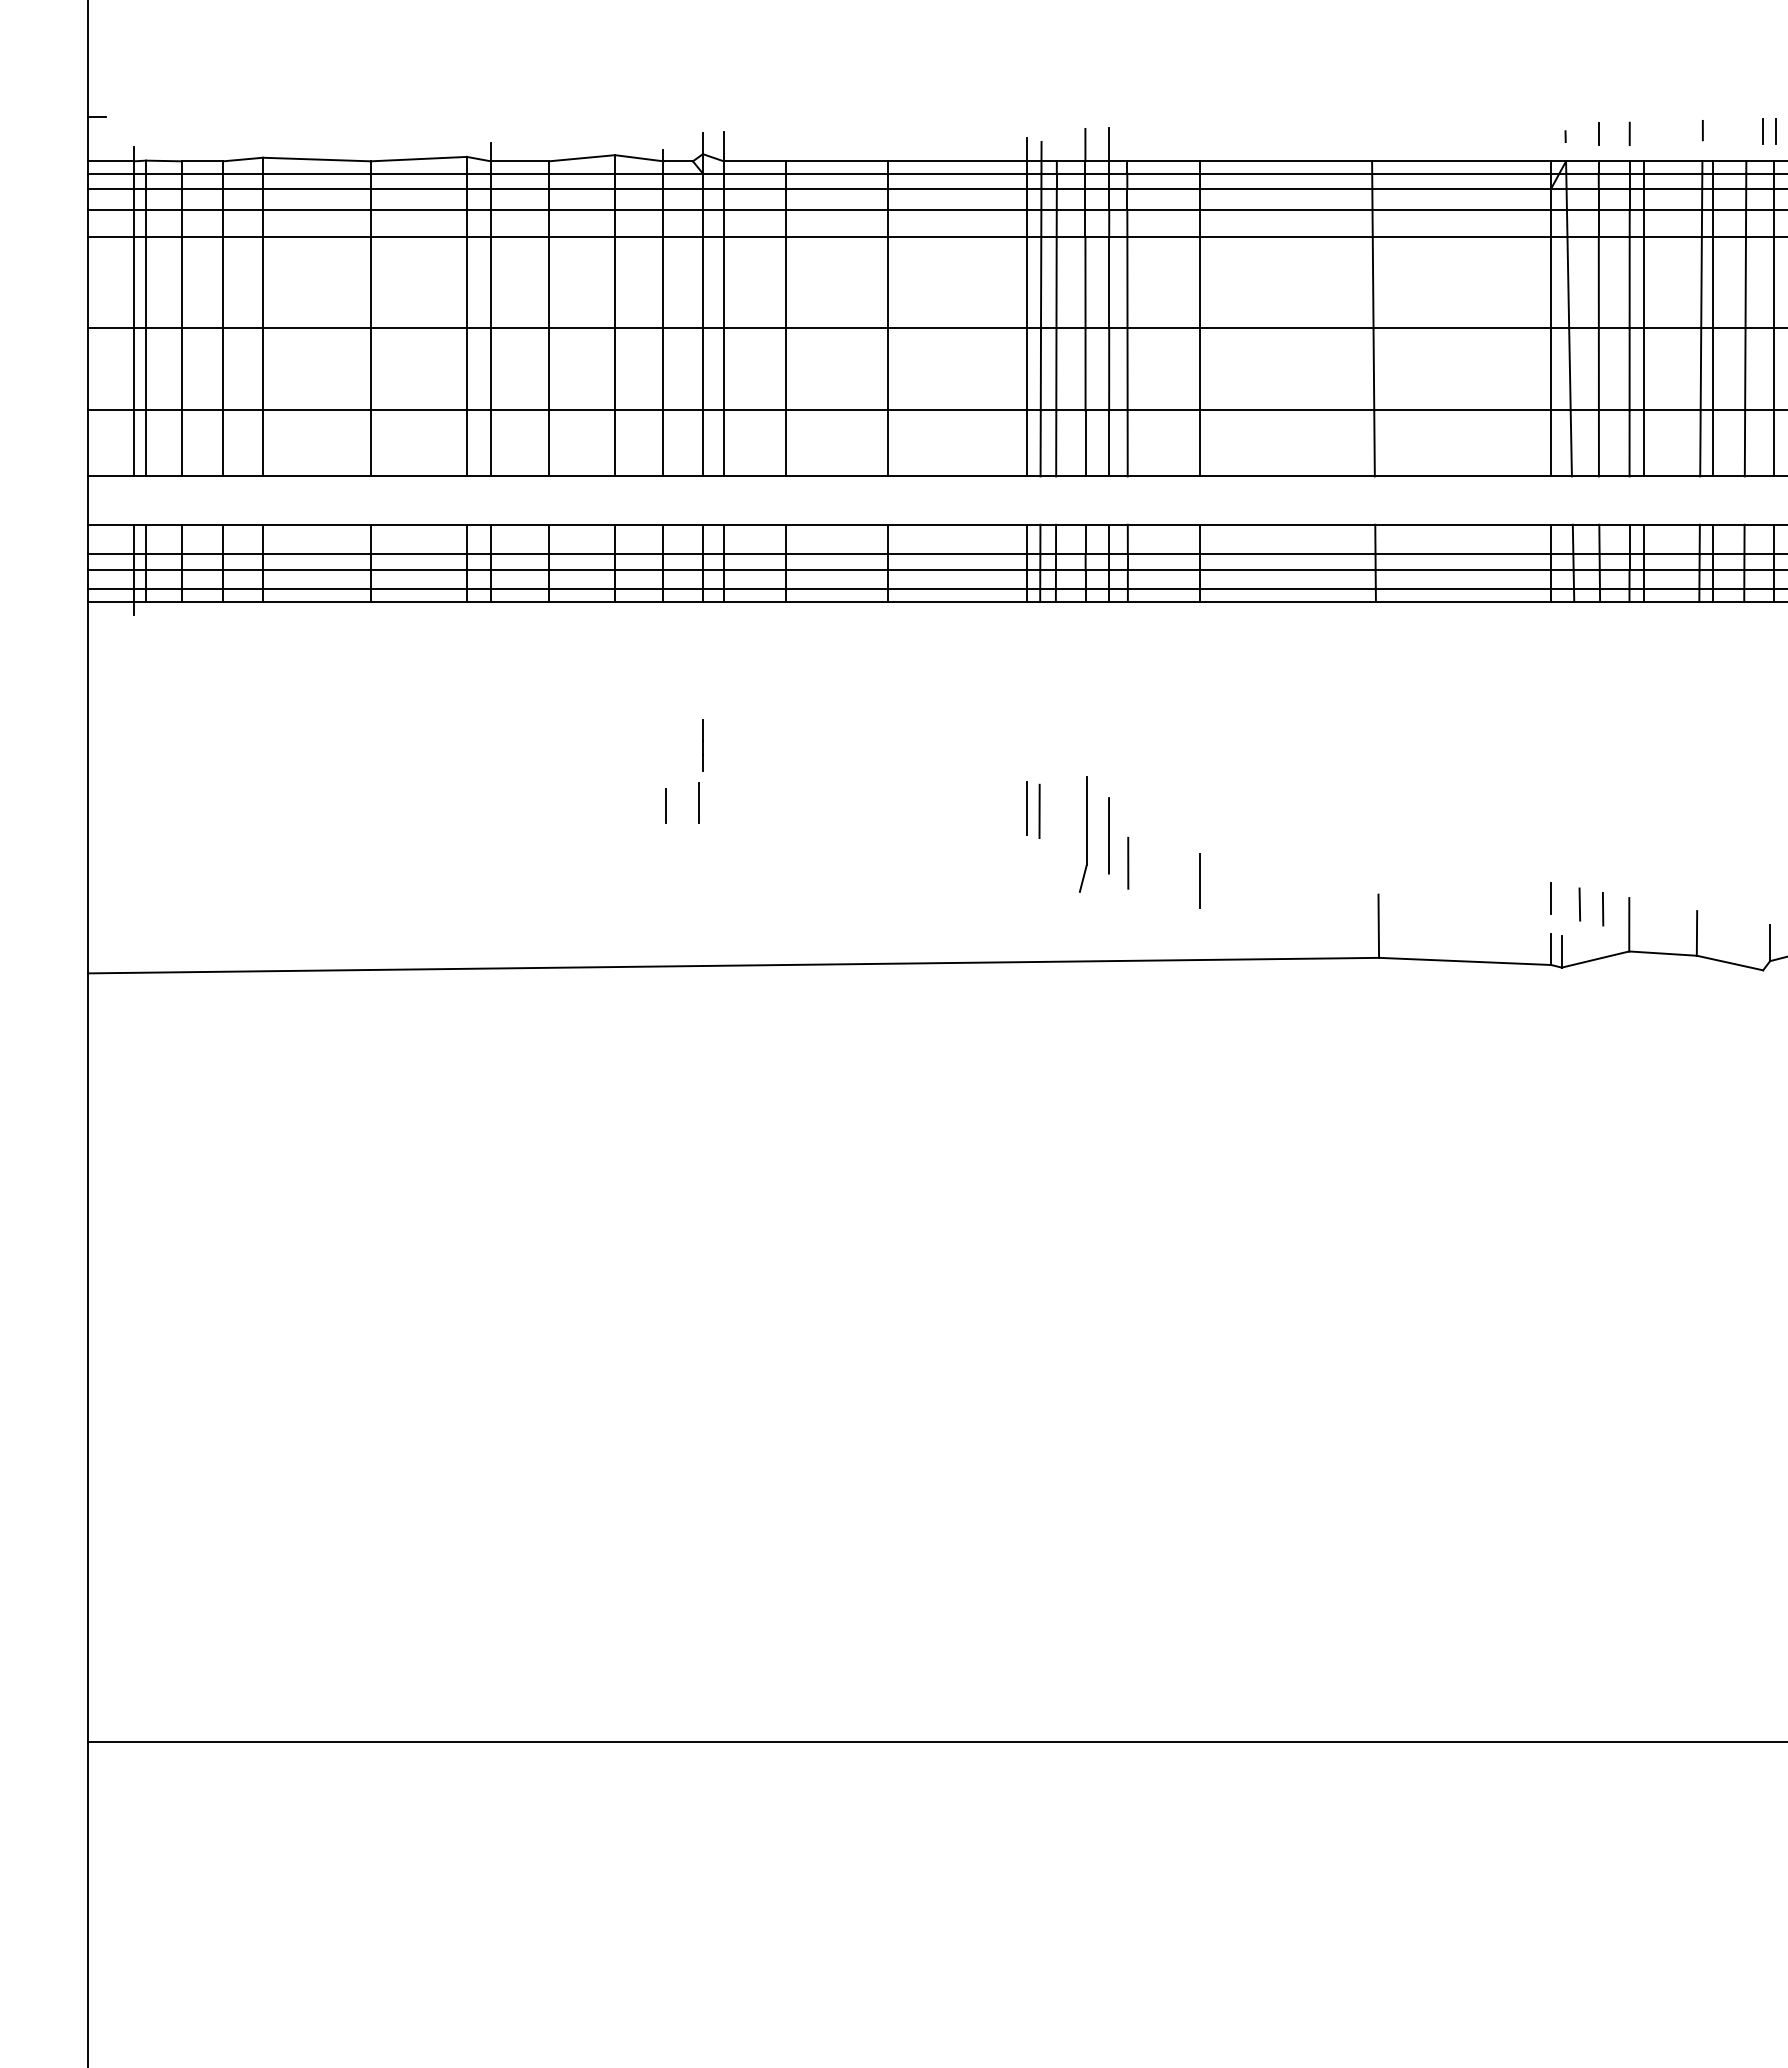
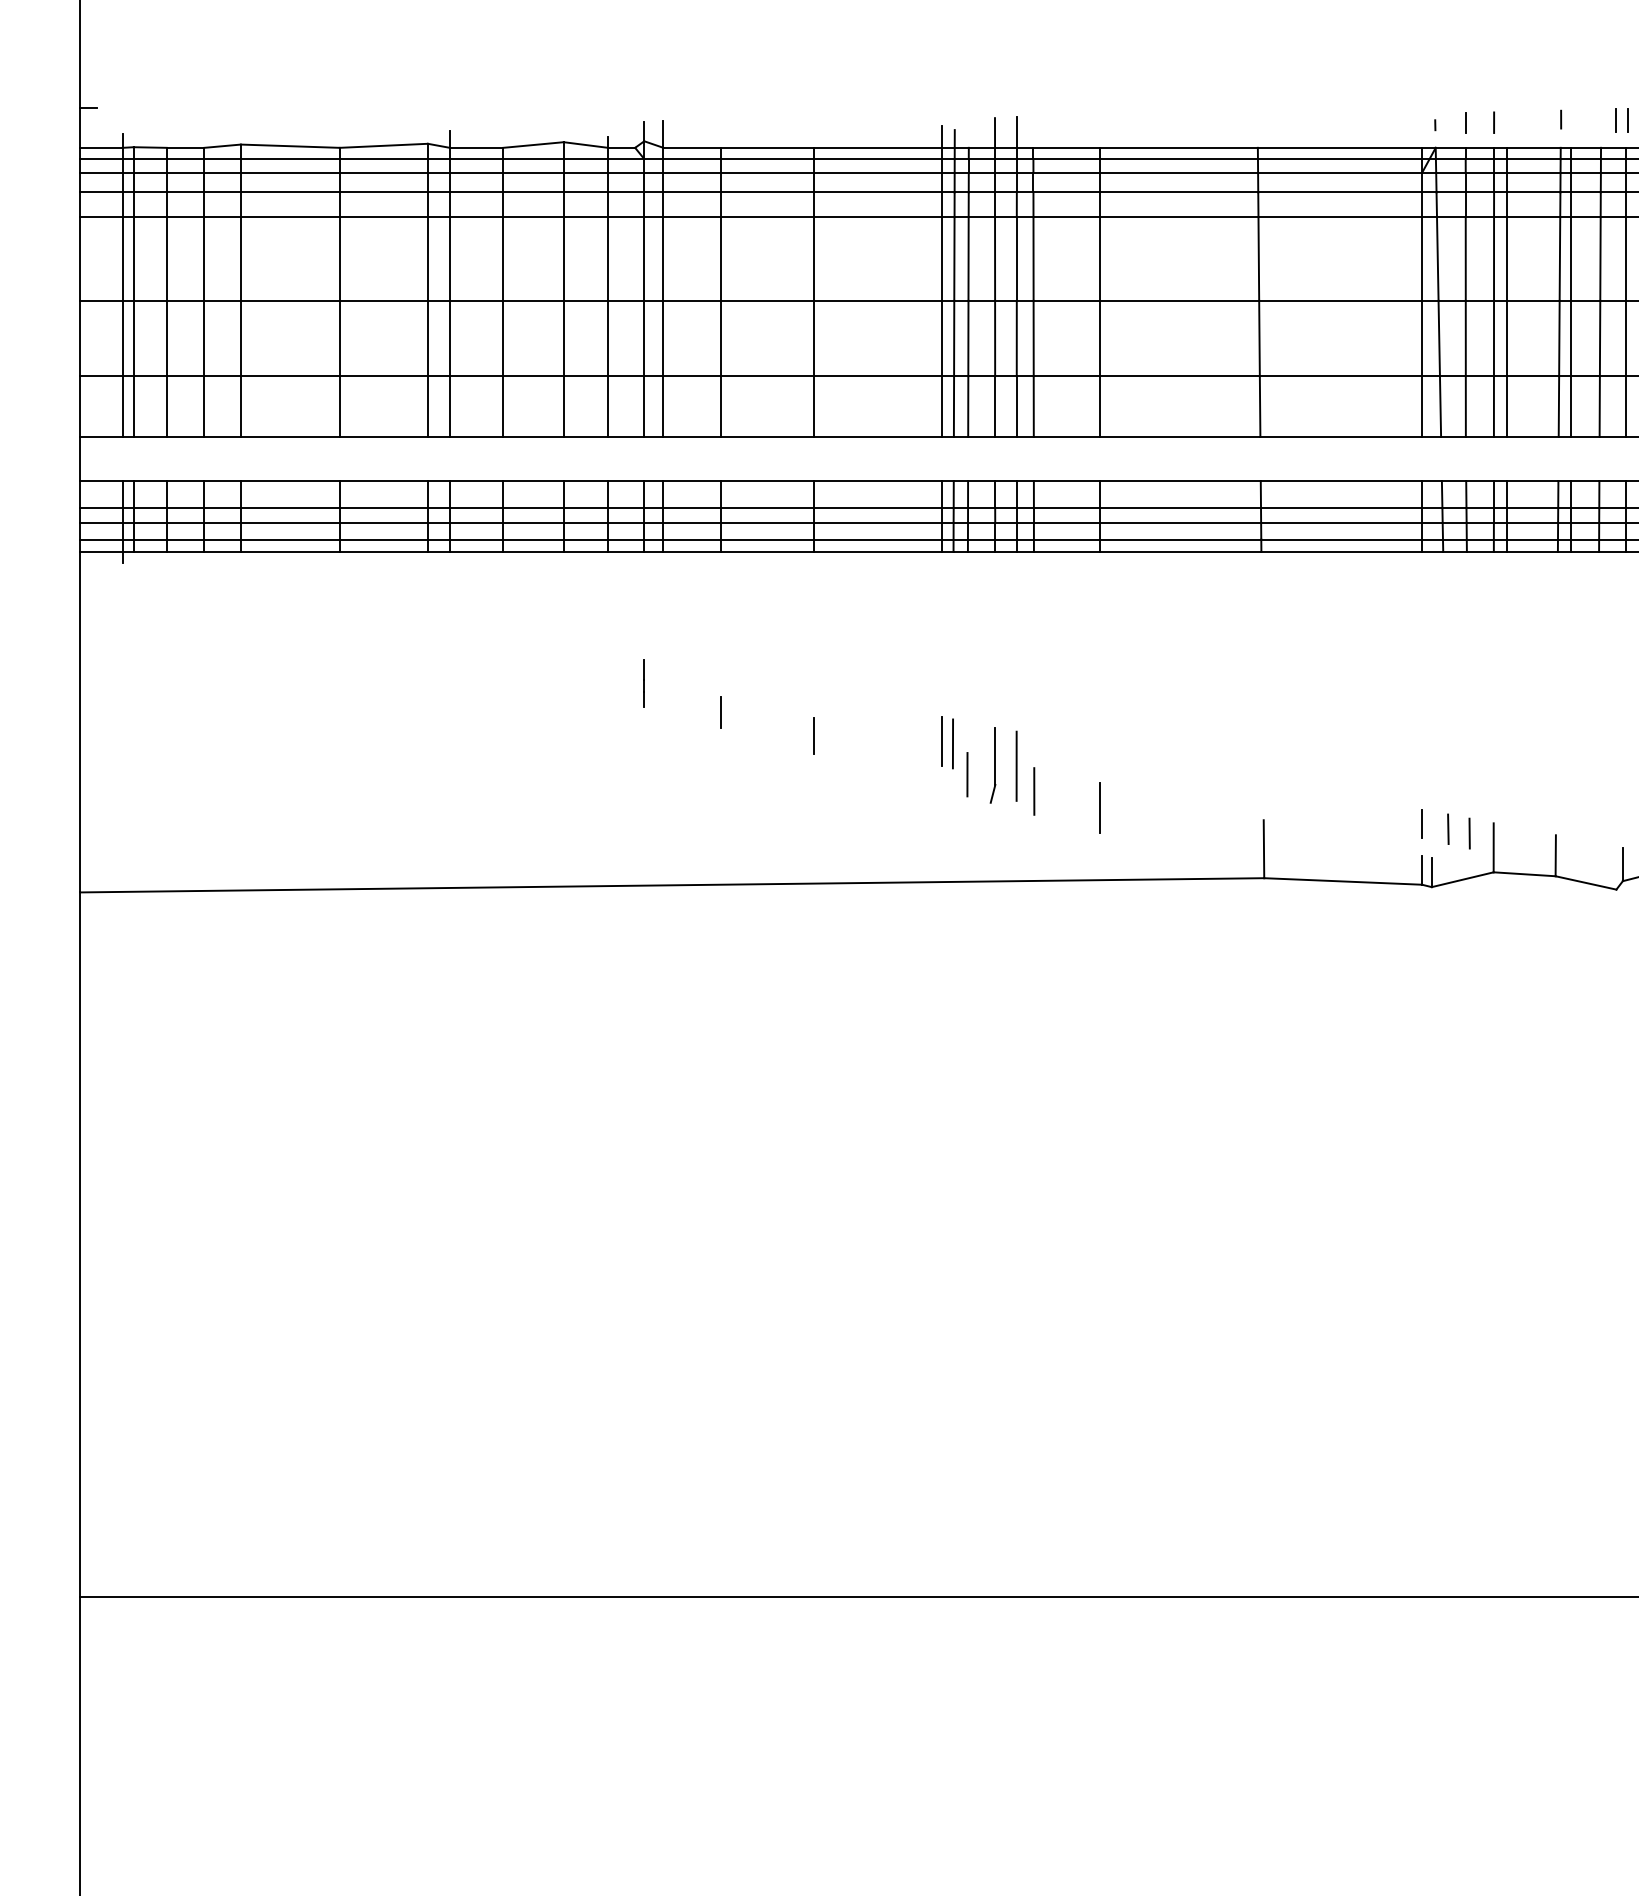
line: (698, 802) -> (813, 735), moved
line: (665, 805) -> (720, 711), moved
part: (1082, 834) -> (992, 765), size x0.71
line: (1055, 844) -> (967, 774), added

